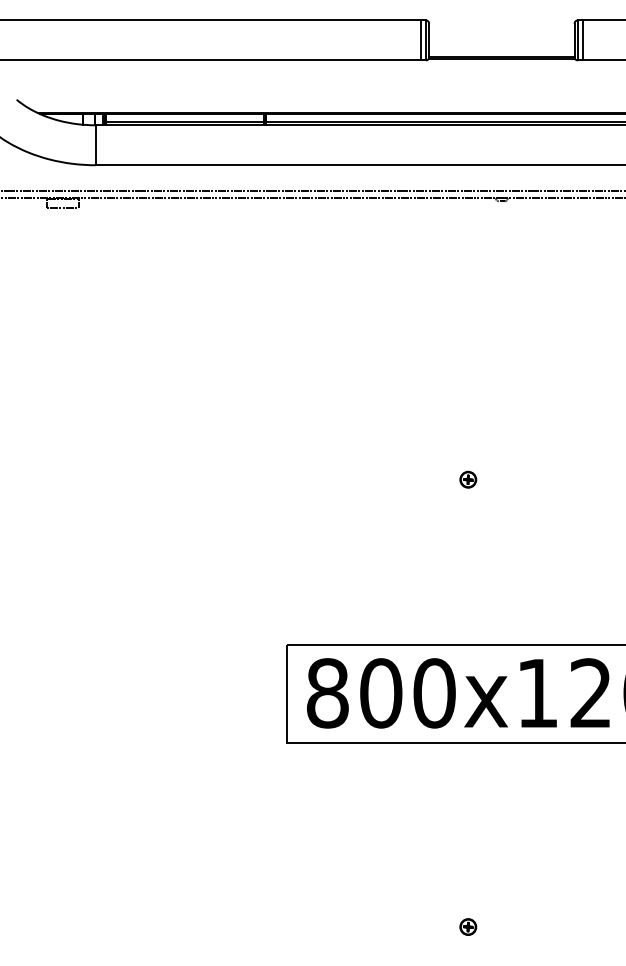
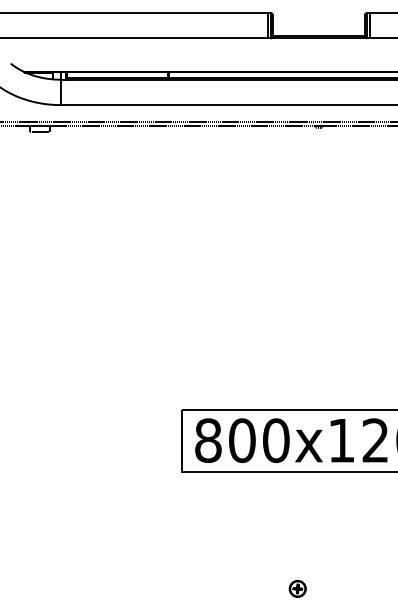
part: (468, 479) -> (297, 304), removed
part: (468, 927) -> (297, 589), size x1.6

